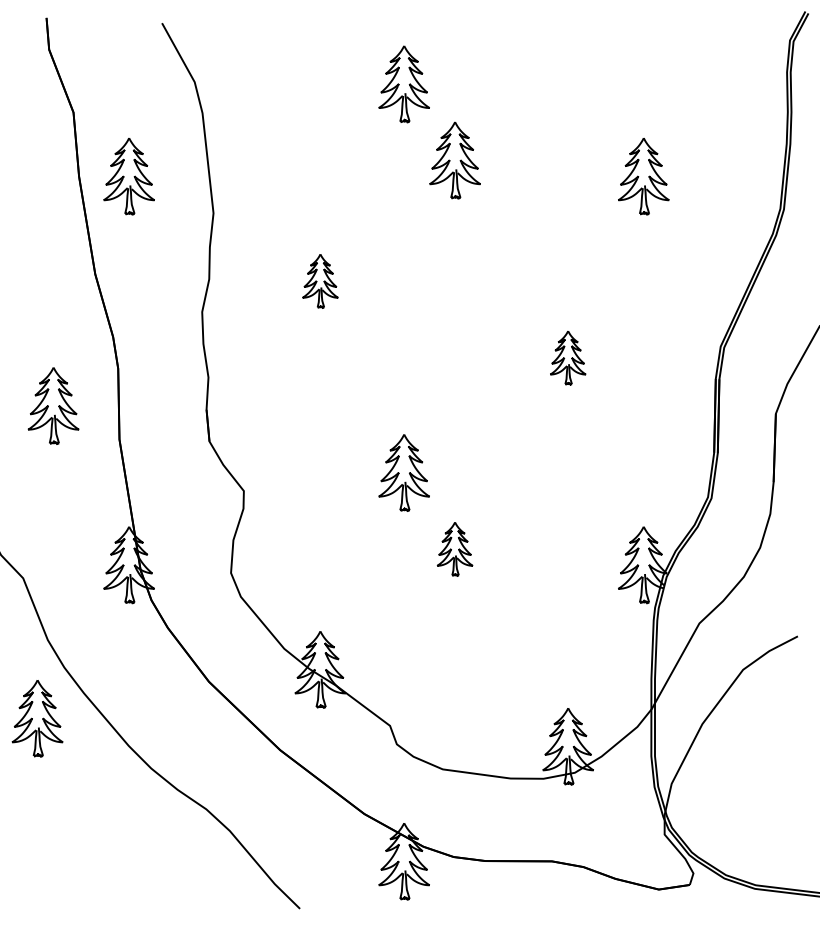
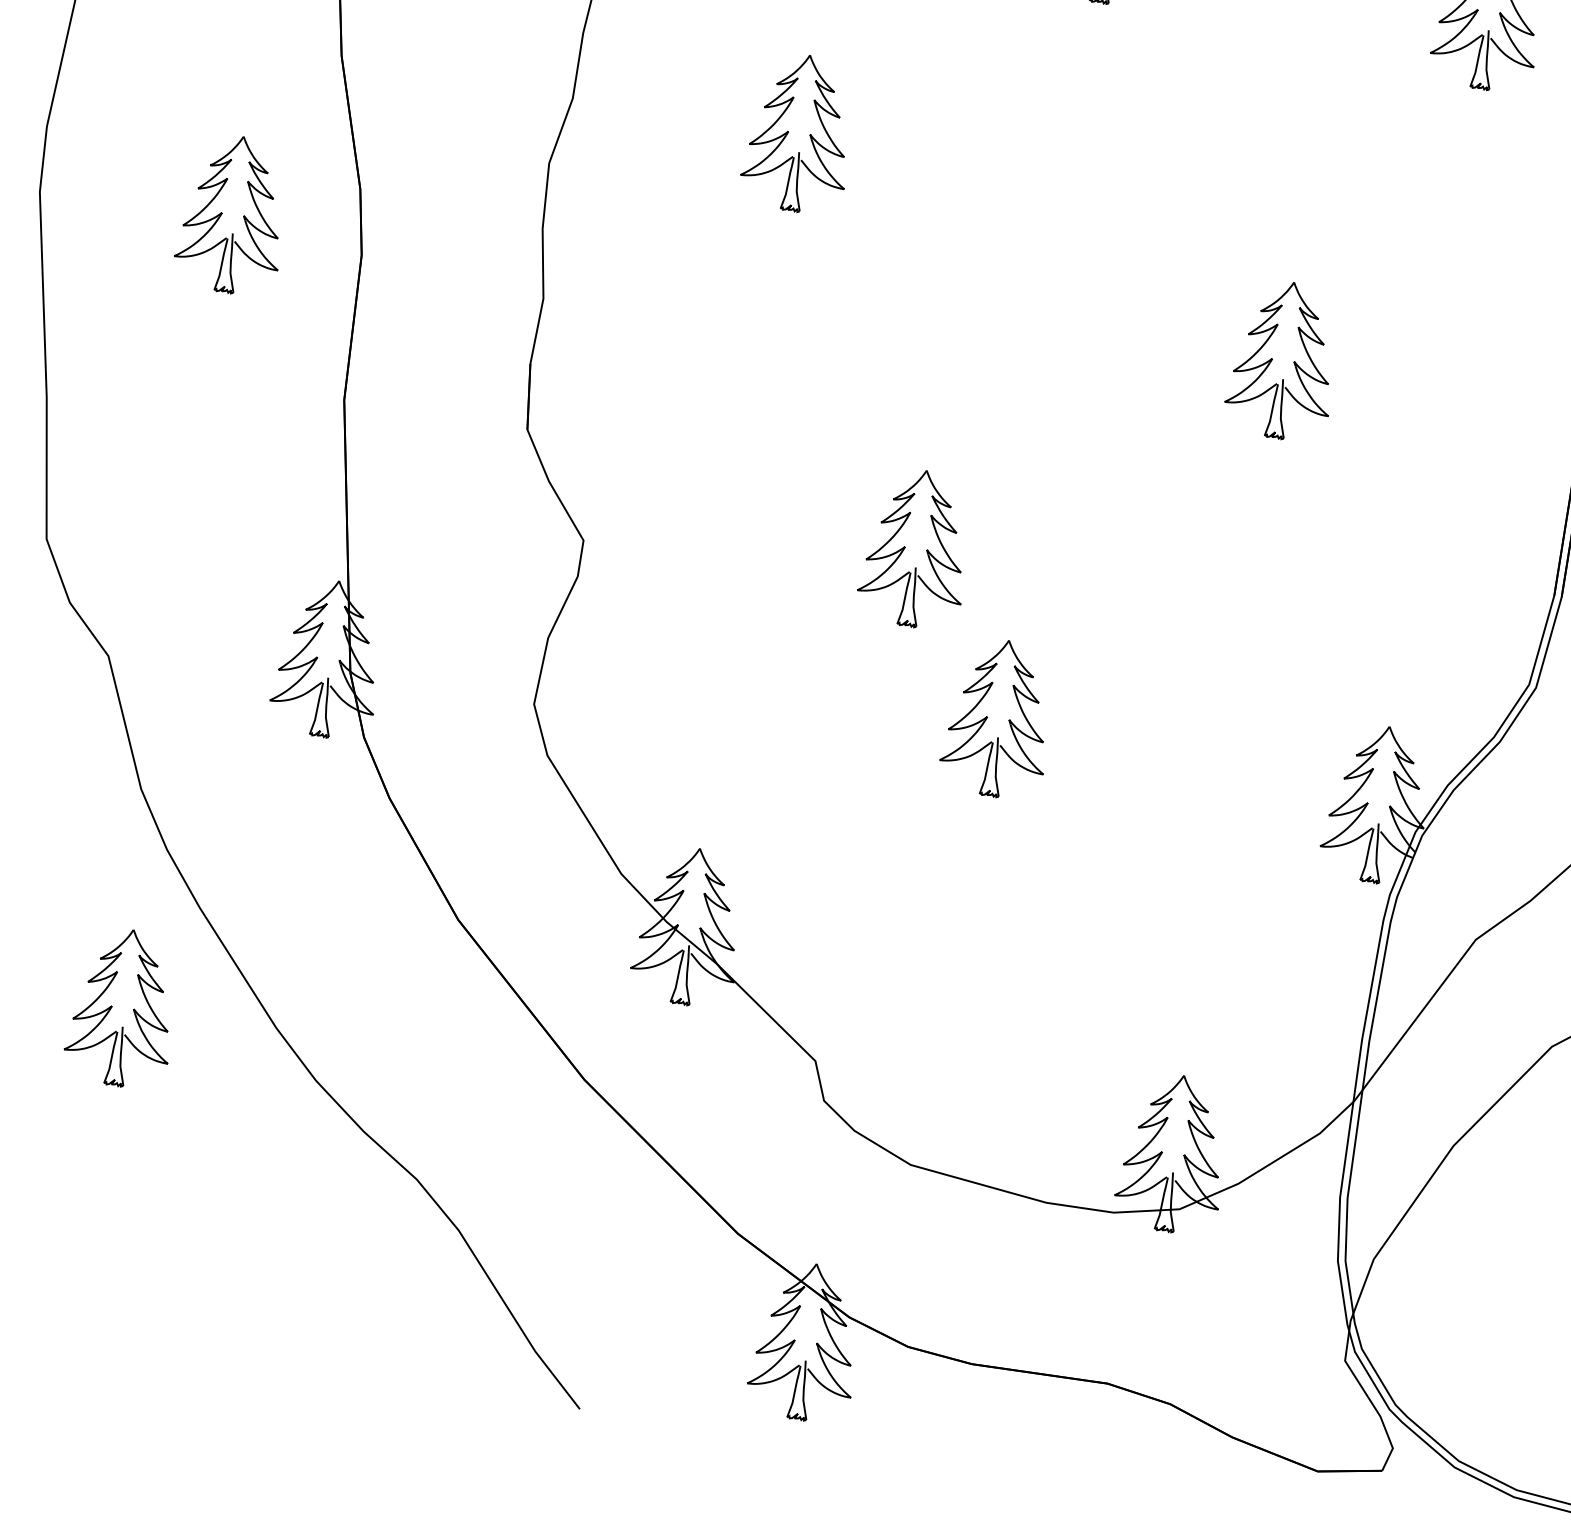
part: (320, 281) -> (799, 134), size x1.43
part: (567, 357) -> (1281, 359), size x1.43
part: (53, 405) -> (232, 213), moved
part: (454, 549) -> (996, 719), size x1.43
part: (37, 718) -> (122, 1007), moved

